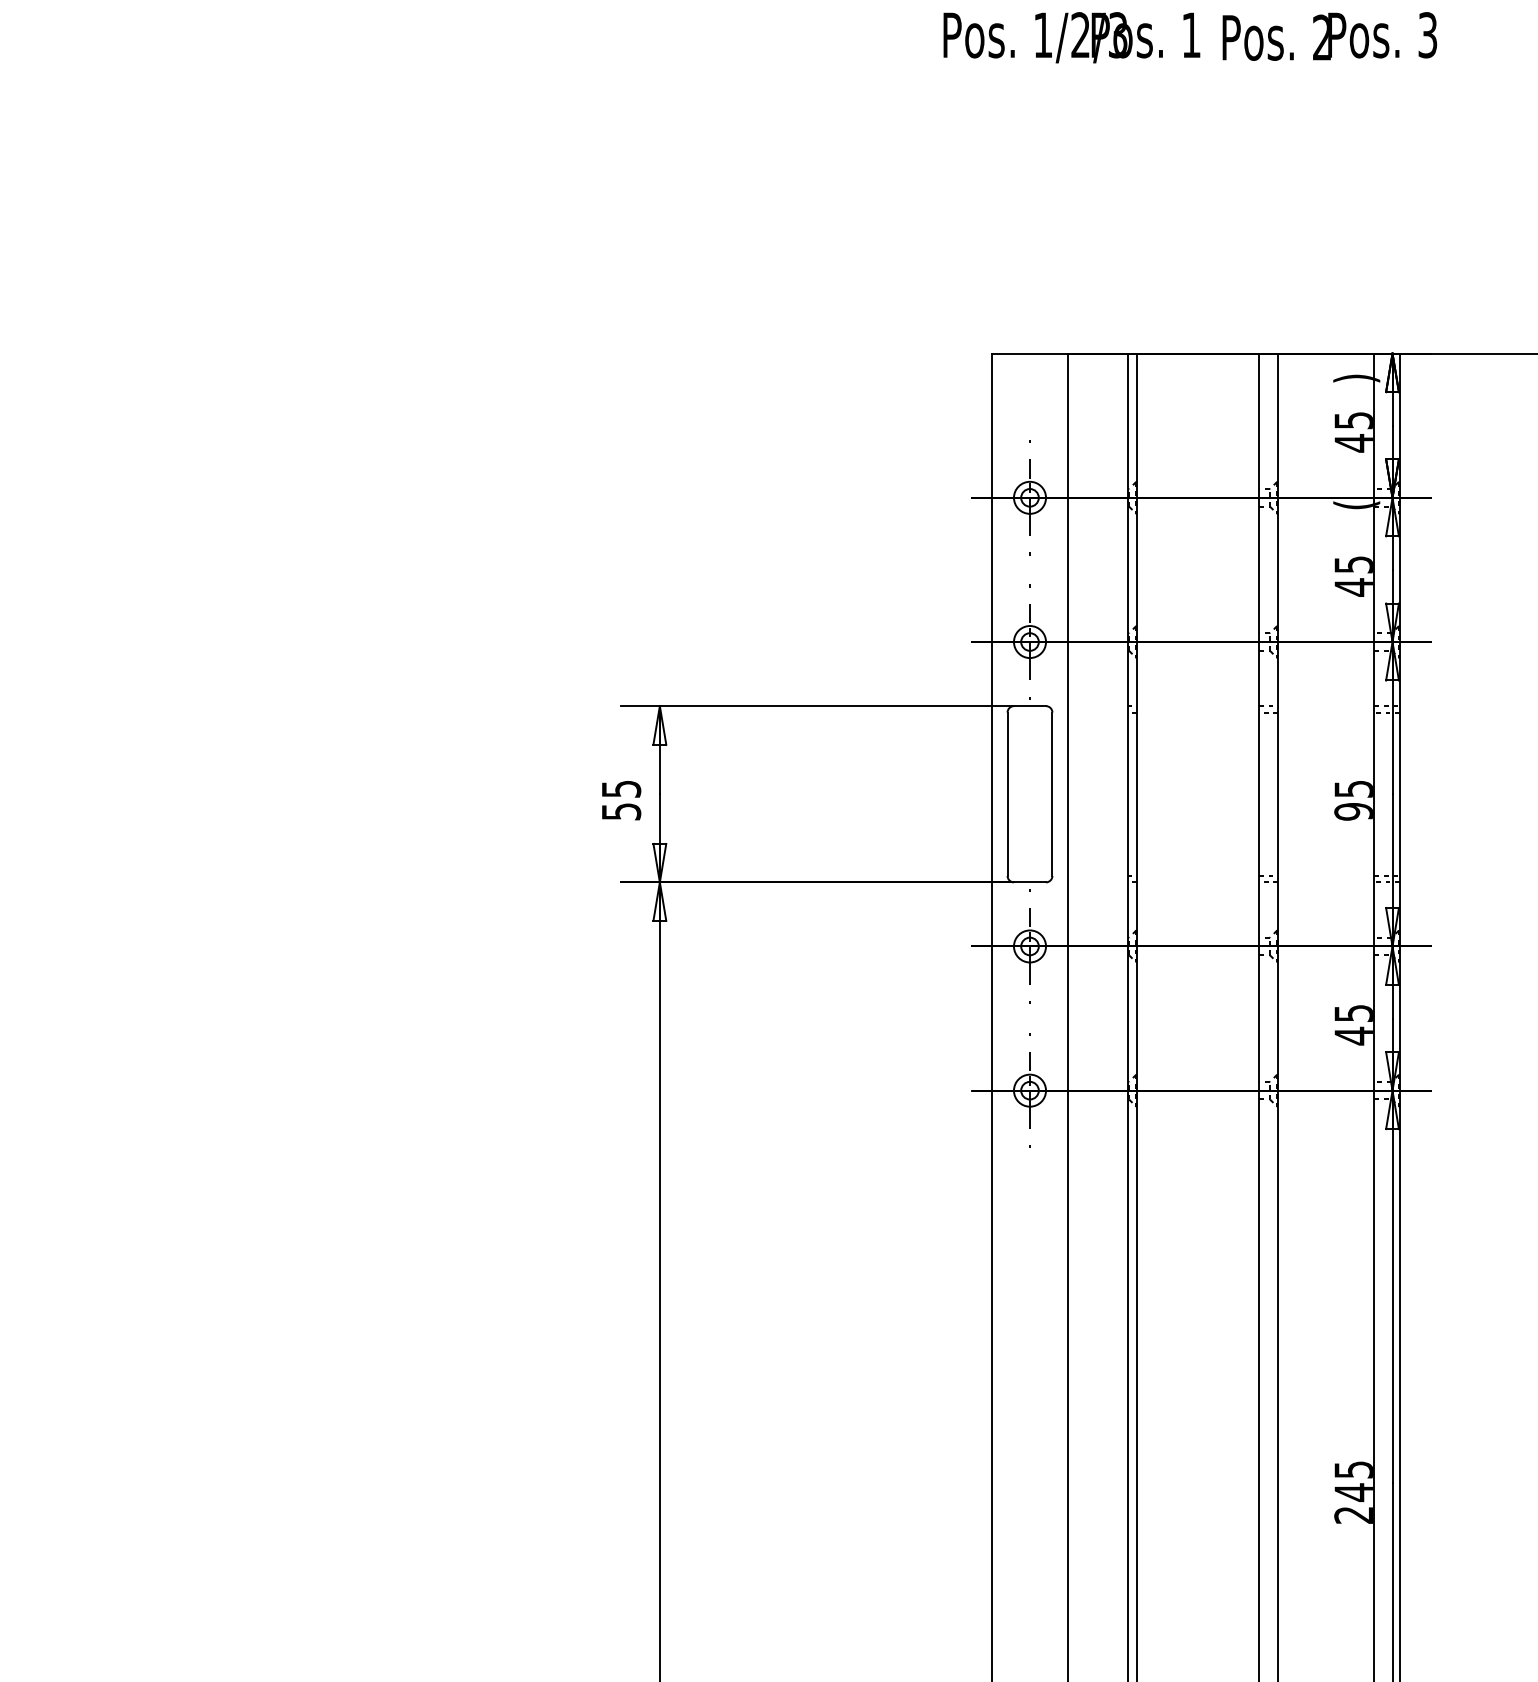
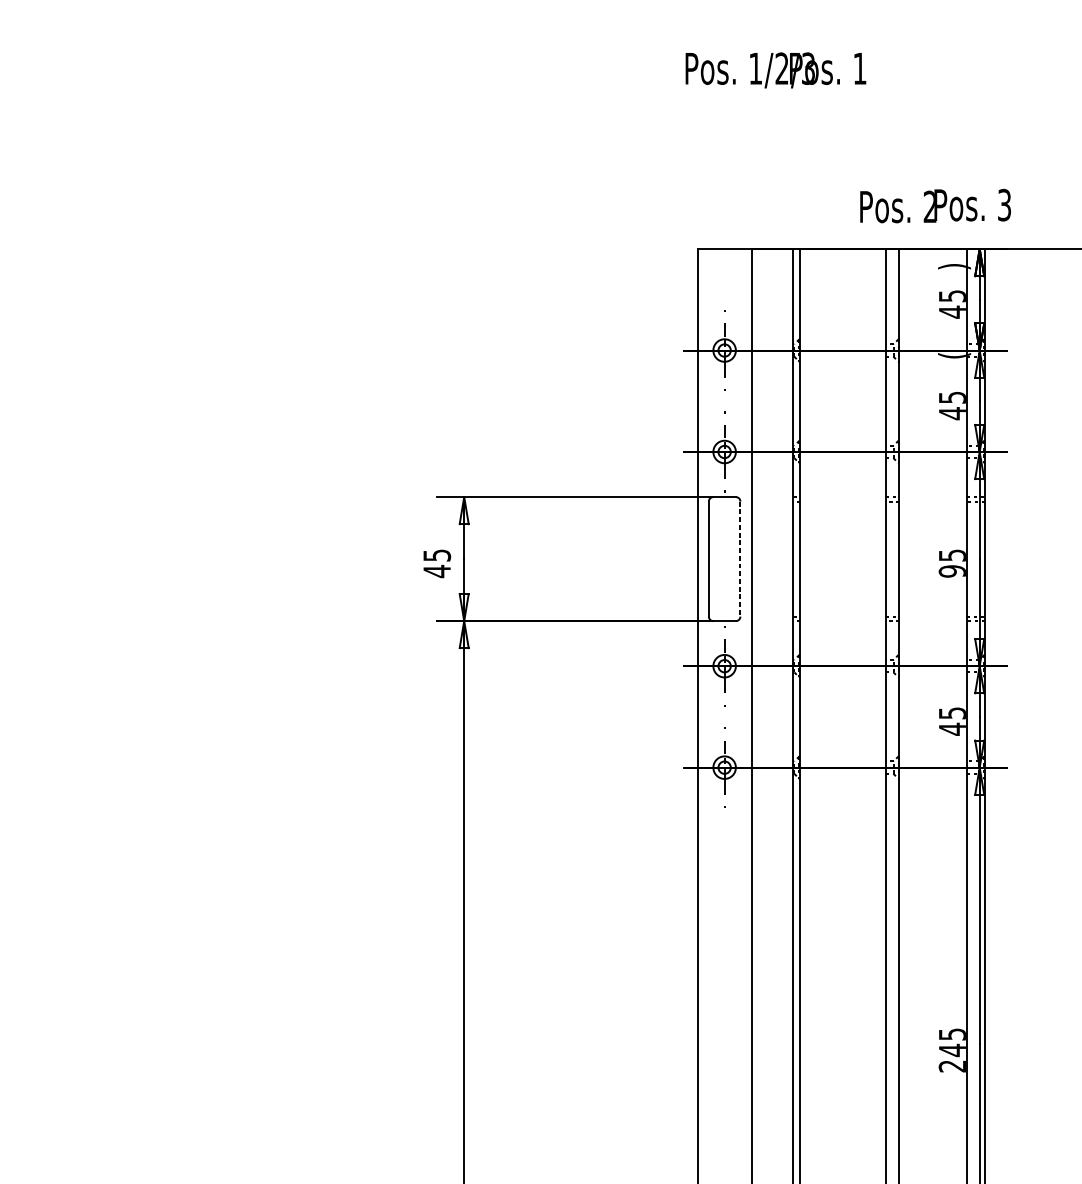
text: (1329, 36) -> (935, 206), moved
text: (1071, 37) -> (775, 70), moved
line: (1052, 794) -> (740, 559), solid -> dashed
text: (621, 811) -> (437, 571), 55 -> 45

